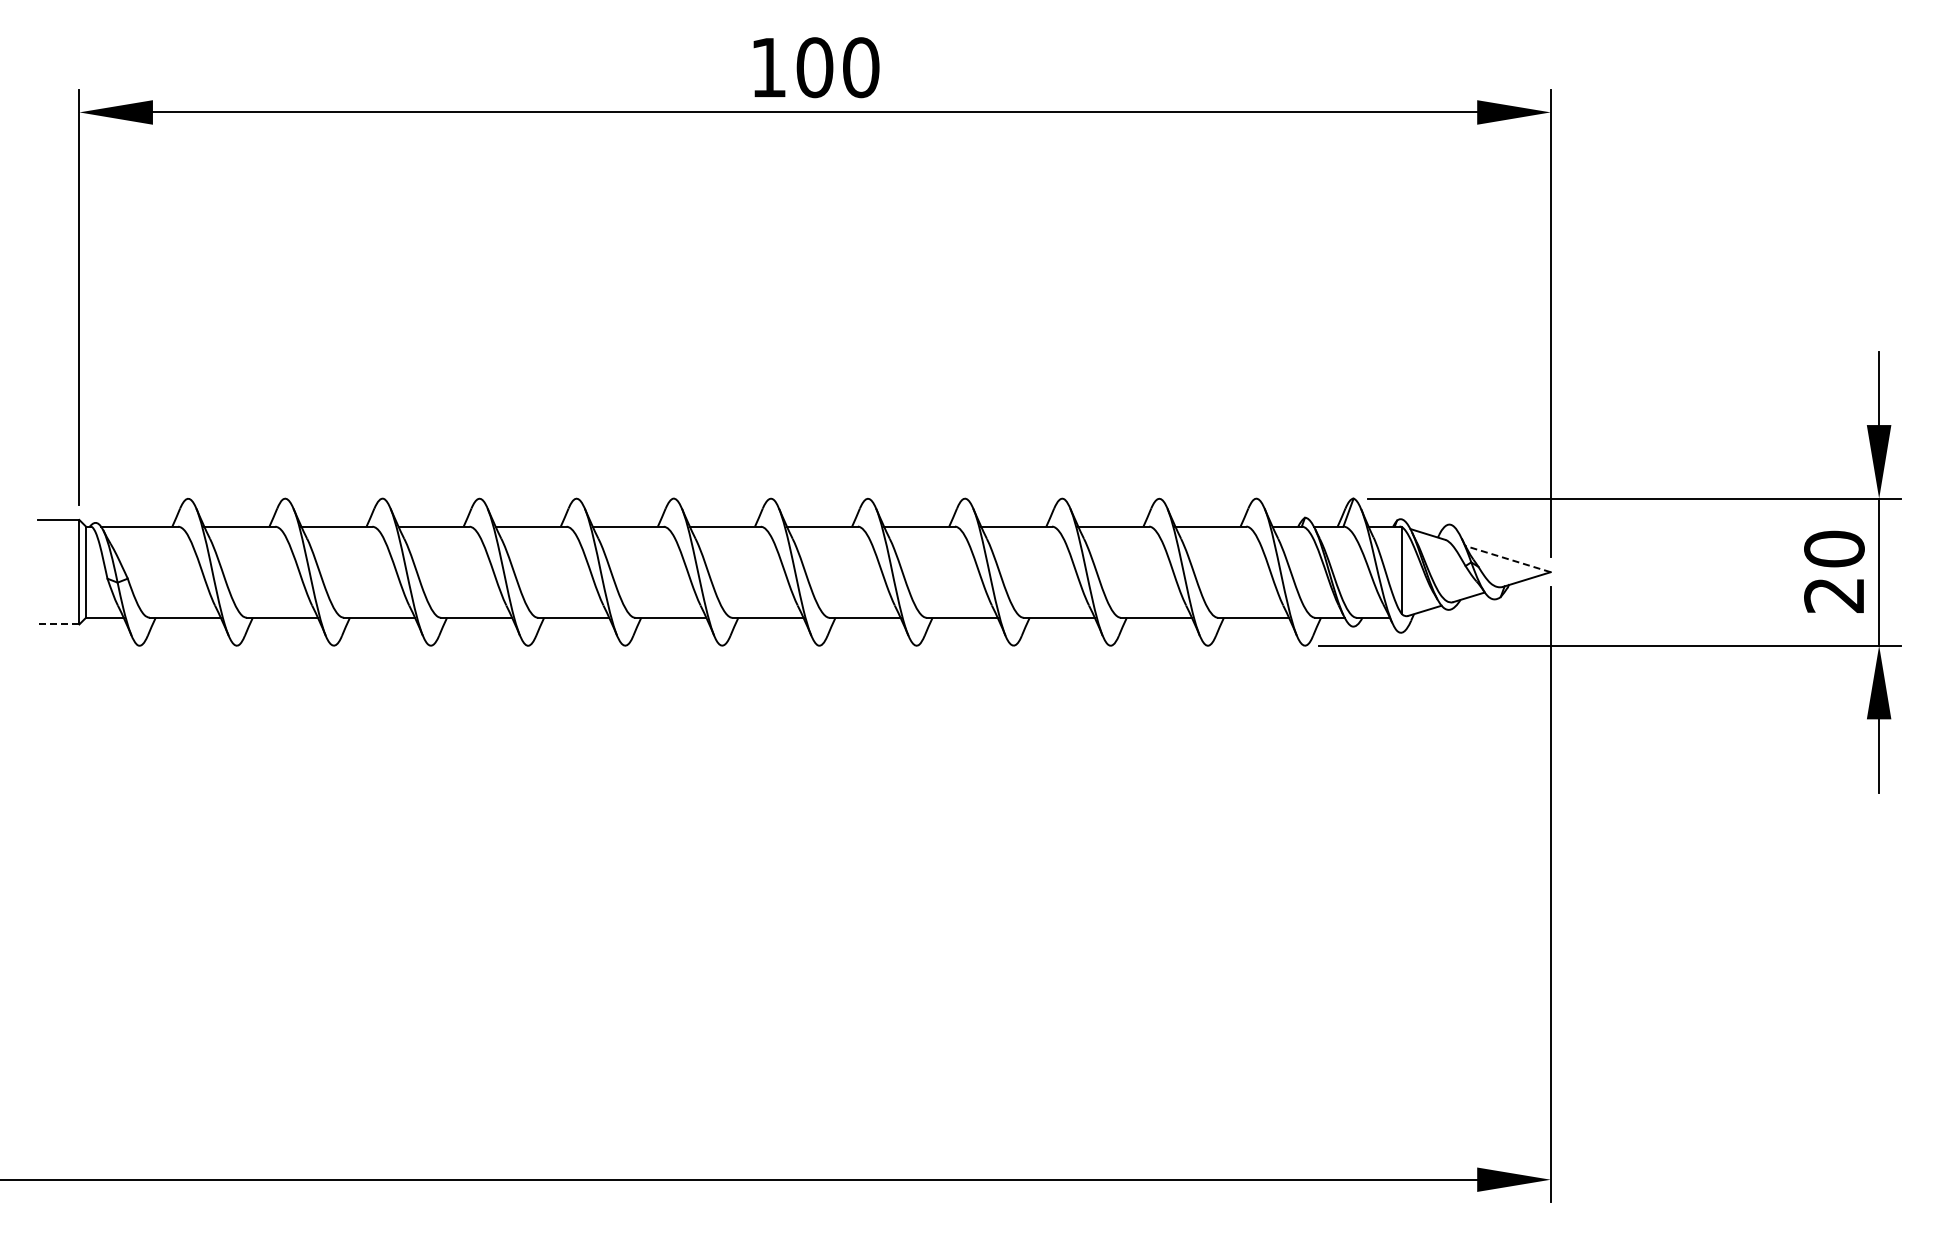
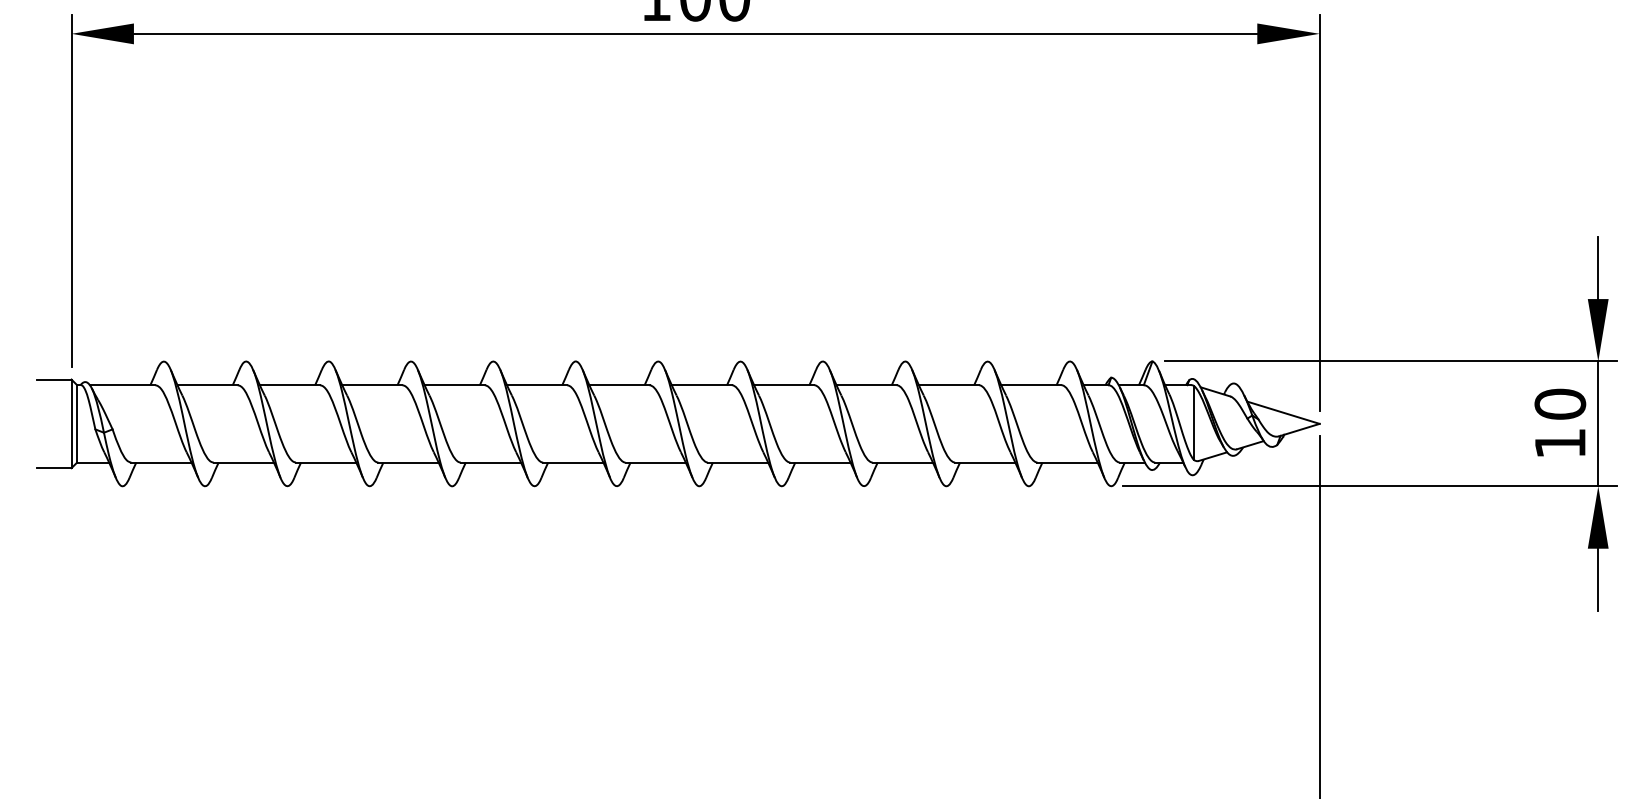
line: (1508, 559) -> (1283, 413), dashed -> solid
text: (1833, 595) -> (1559, 443), 20 -> 10
line: (58, 624) -> (53, 468), dashed -> solid

